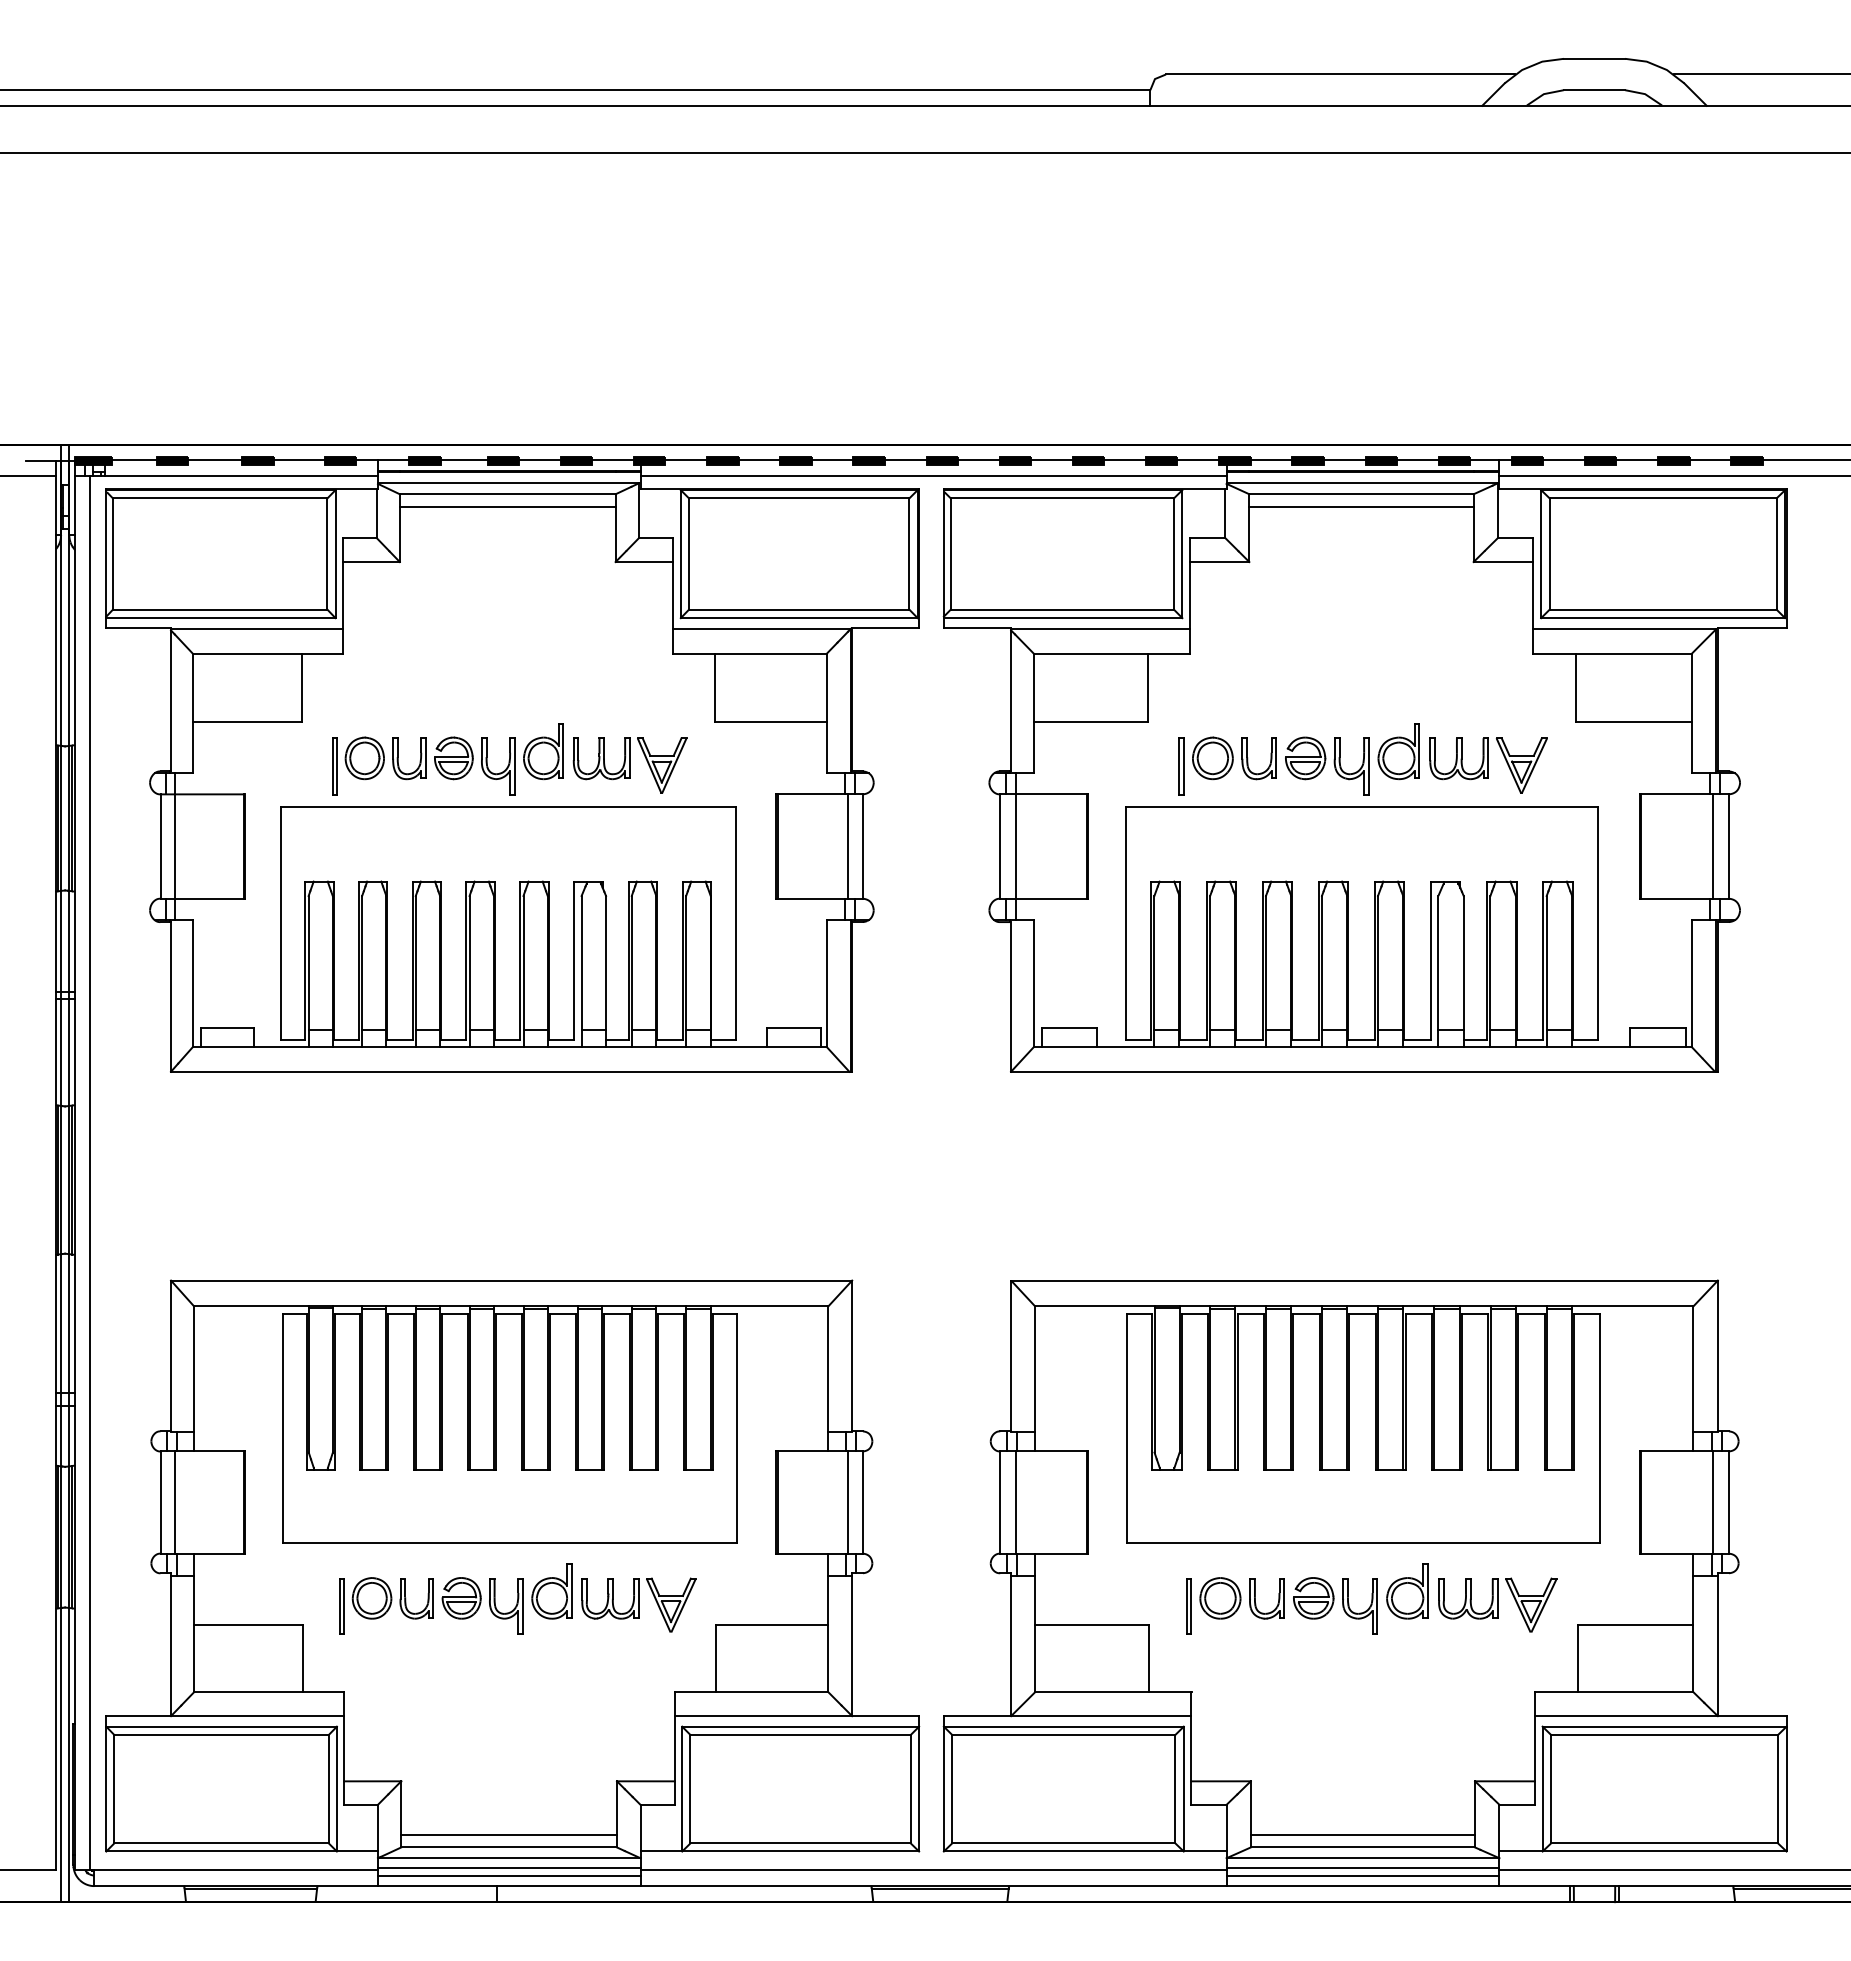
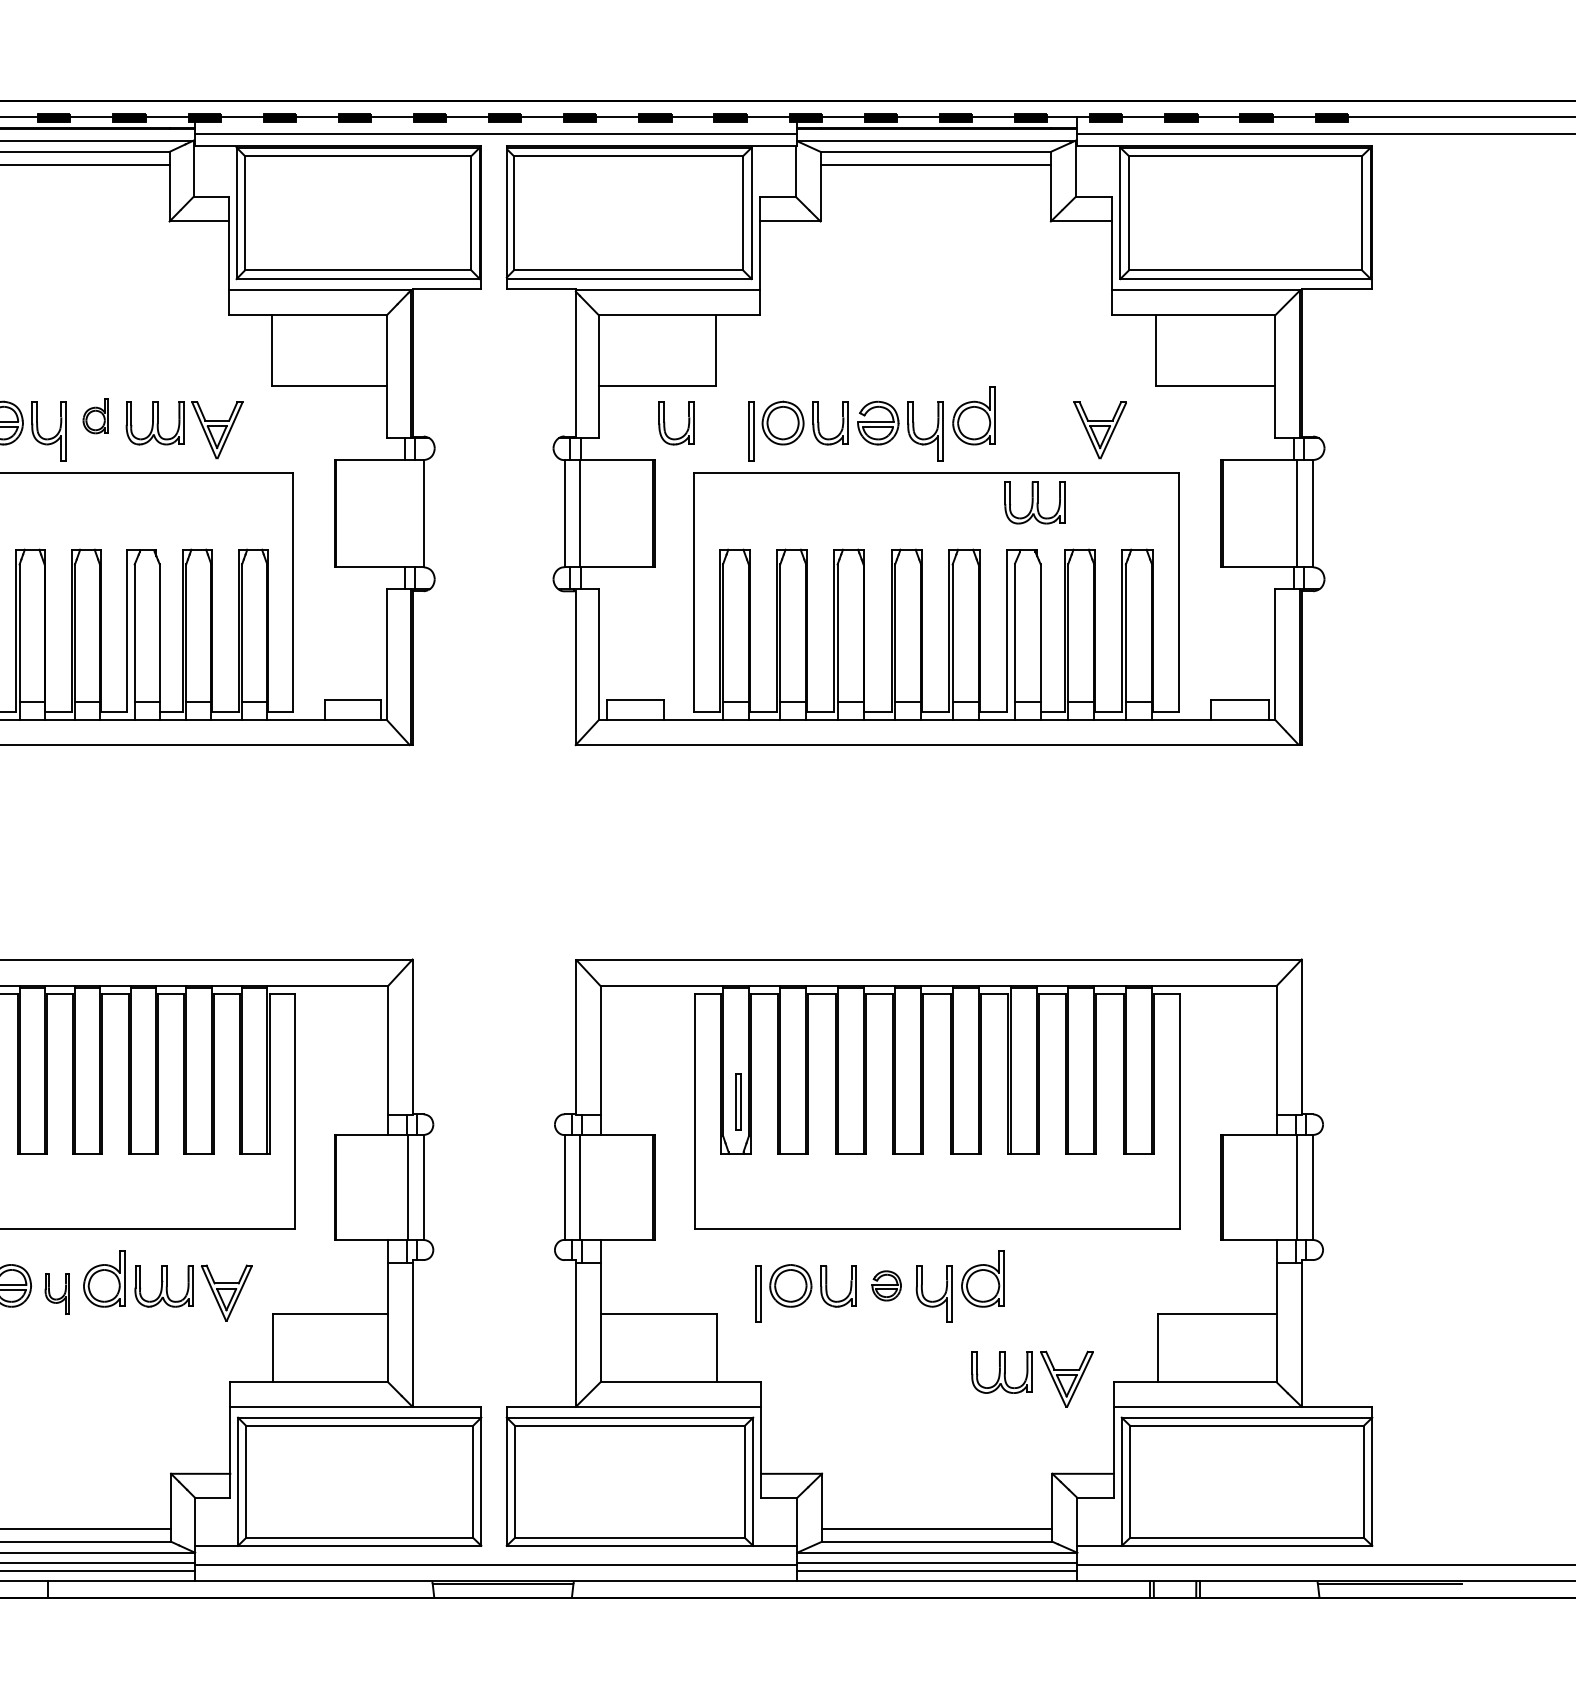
part: (543, 751) -> (95, 416), size x0.6
part: (1098, 758) -> (665, 423), added
part: (1458, 758) -> (1034, 502), moved
line: (847, 846) -> (407, 513), removed
part: (1168, 1419) -> (737, 1102), added
part: (1313, 1598) -> (886, 1286), size x0.7
part: (1497, 1604) -> (1032, 1378), moved
part: (506, 1606) -> (57, 1294), size x0.7

